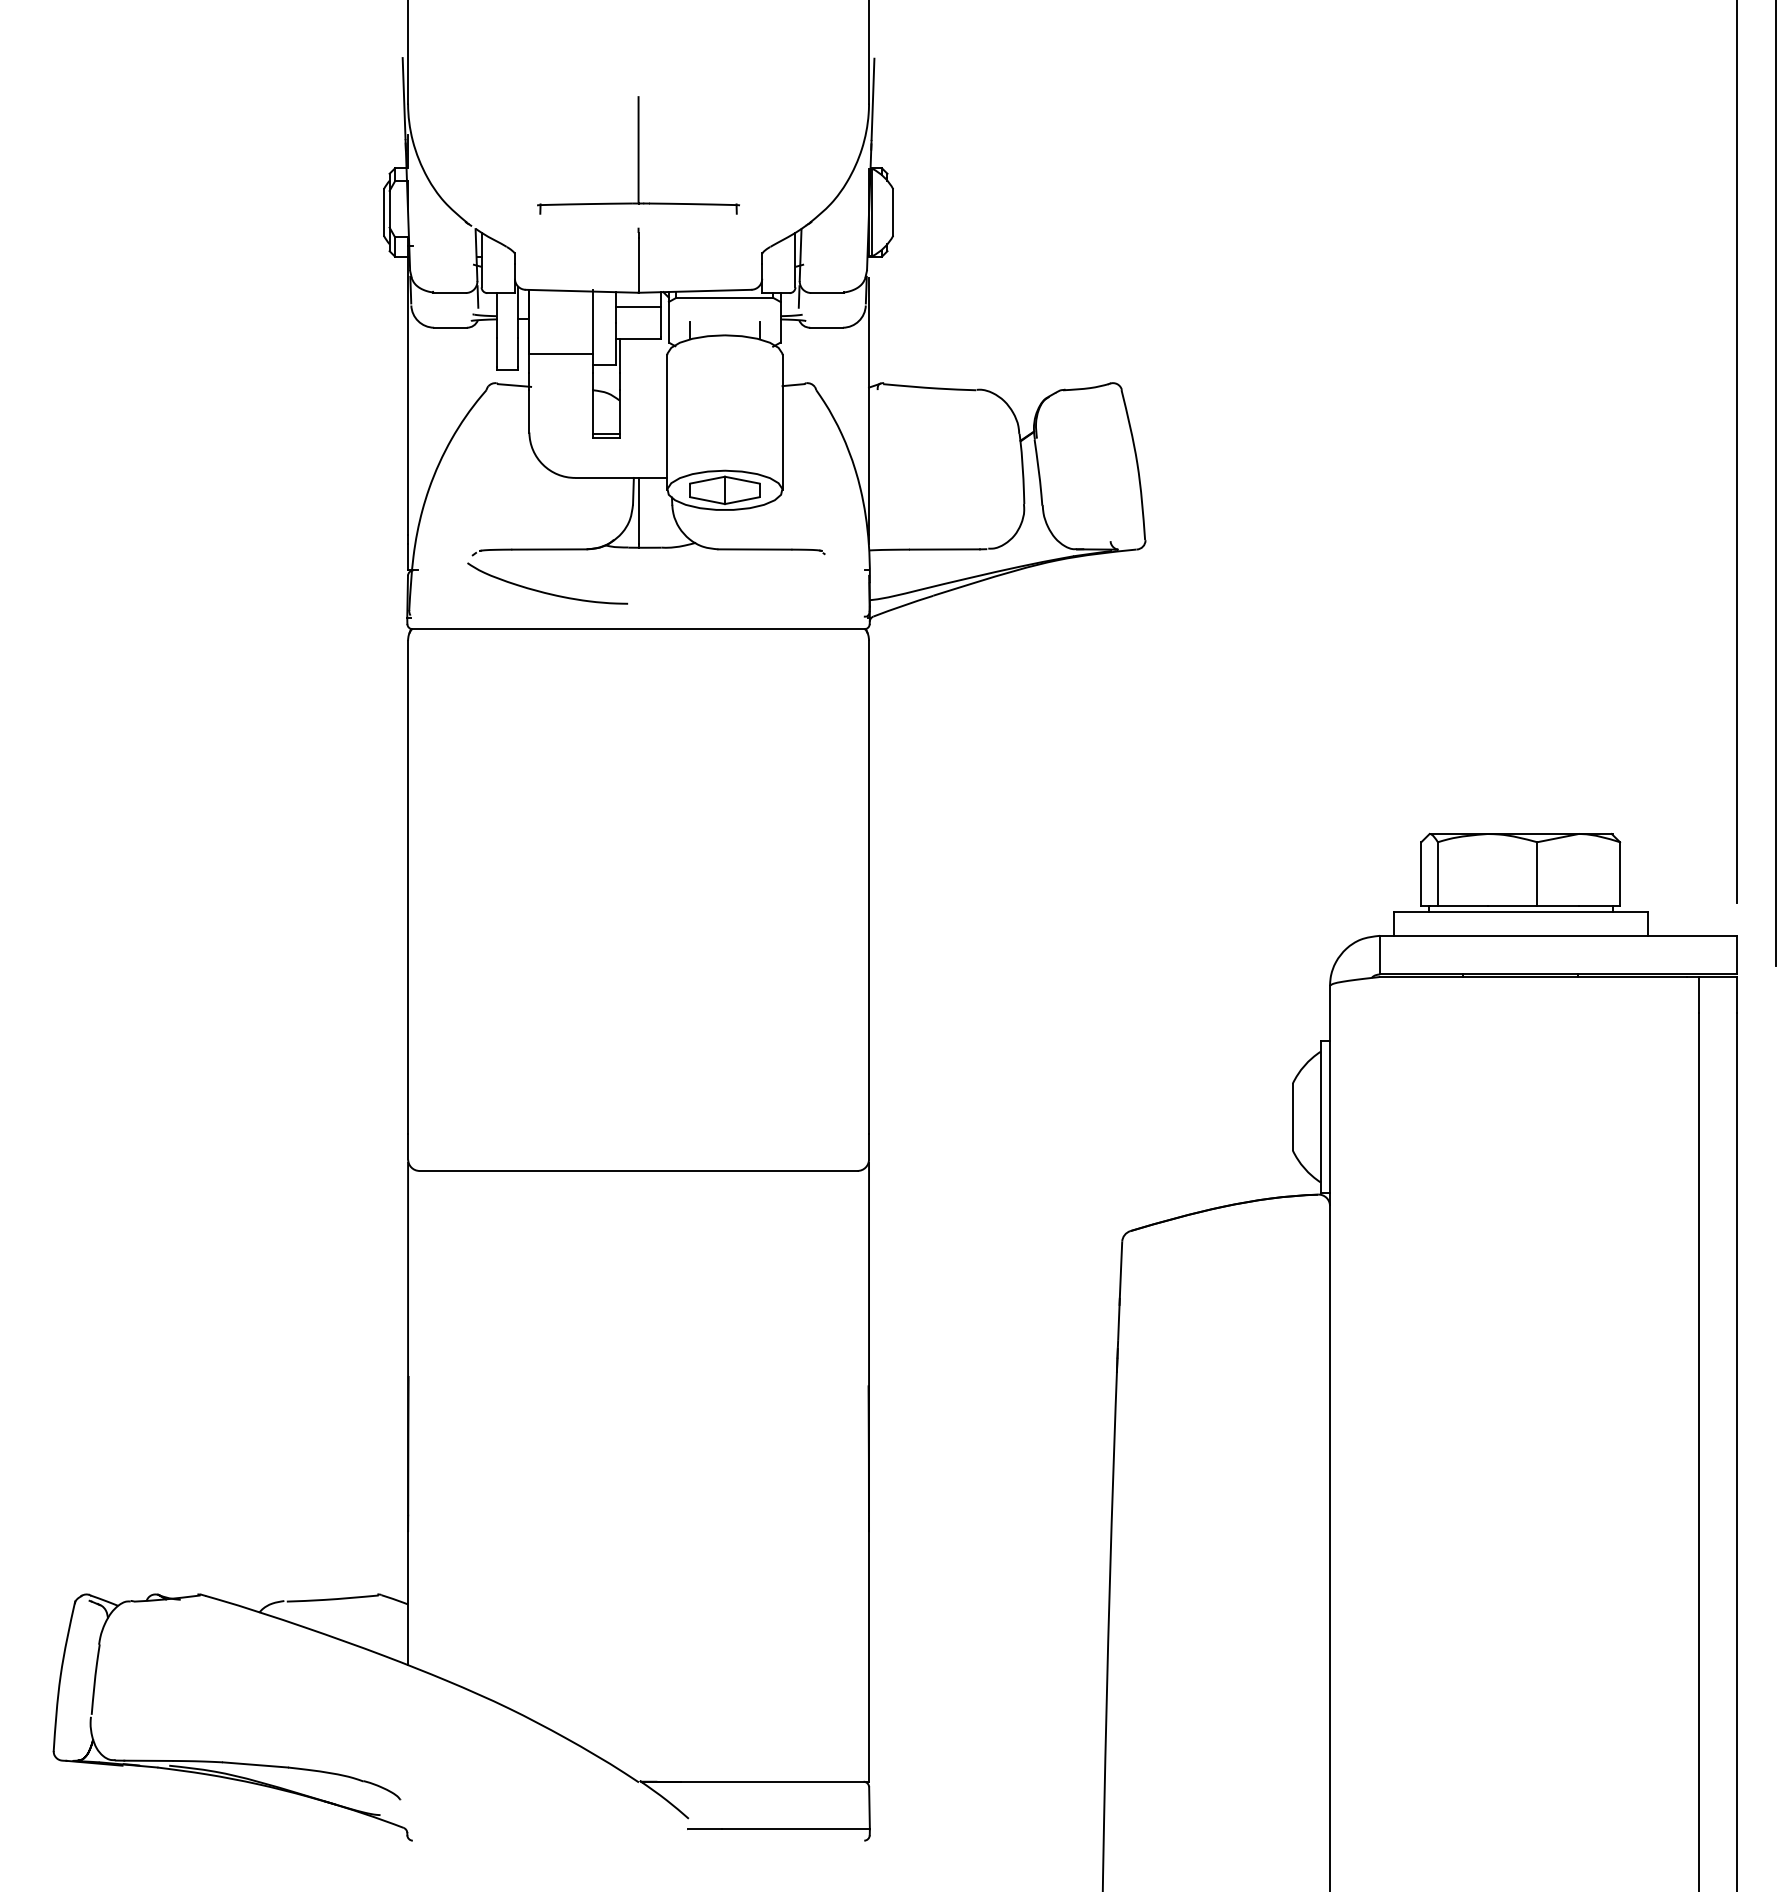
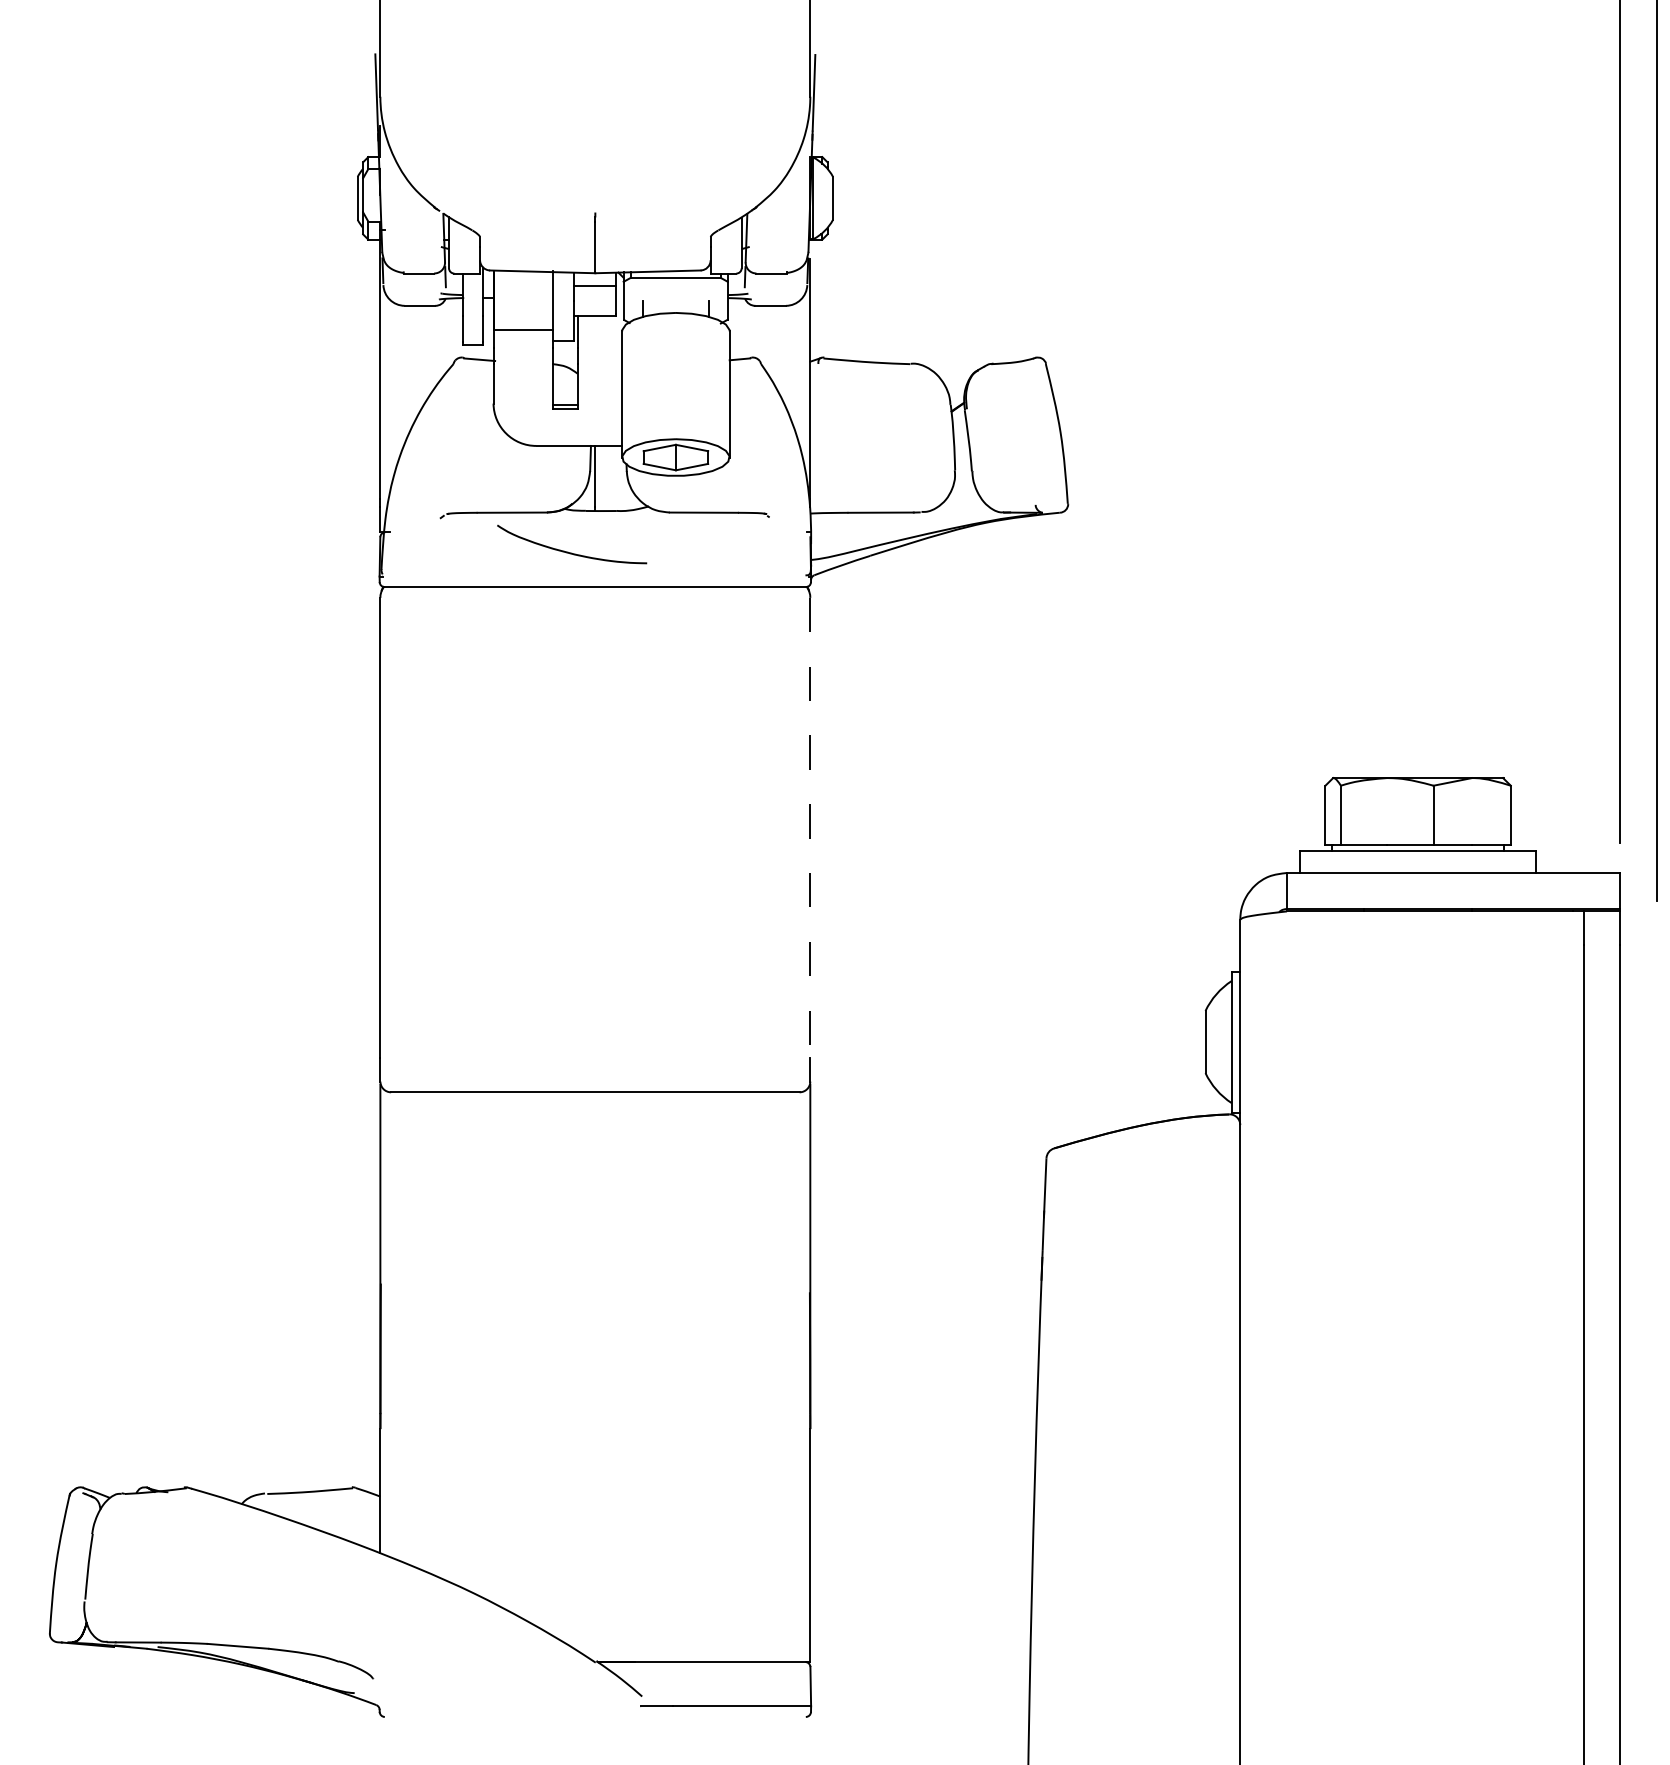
part: (638, 155) -> (595, 145), removed
curve: (544, 591) -> (569, 551), moved
line: (869, 887) -> (810, 827), solid -> dashed

